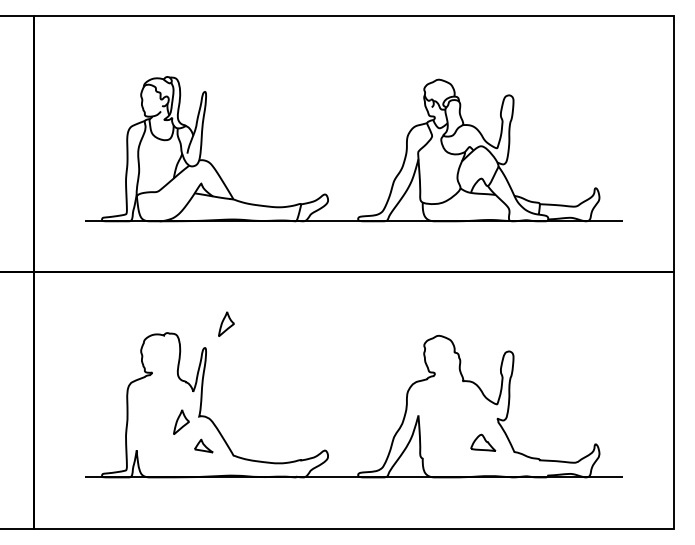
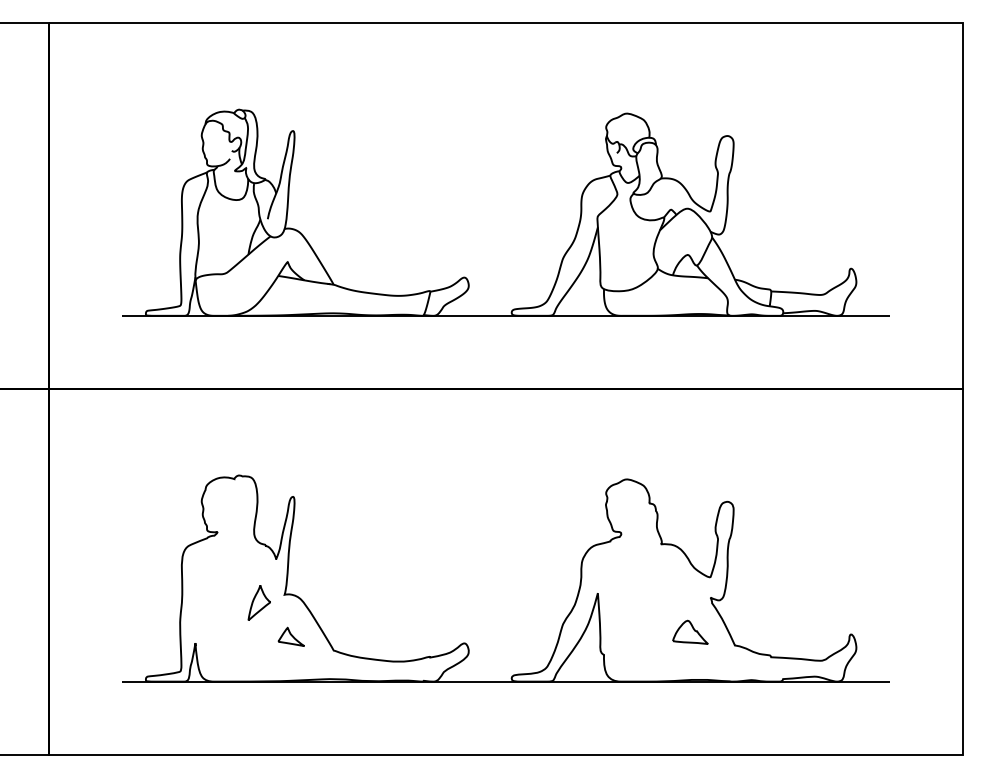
part: (226, 323) -> (323, 461), removed

